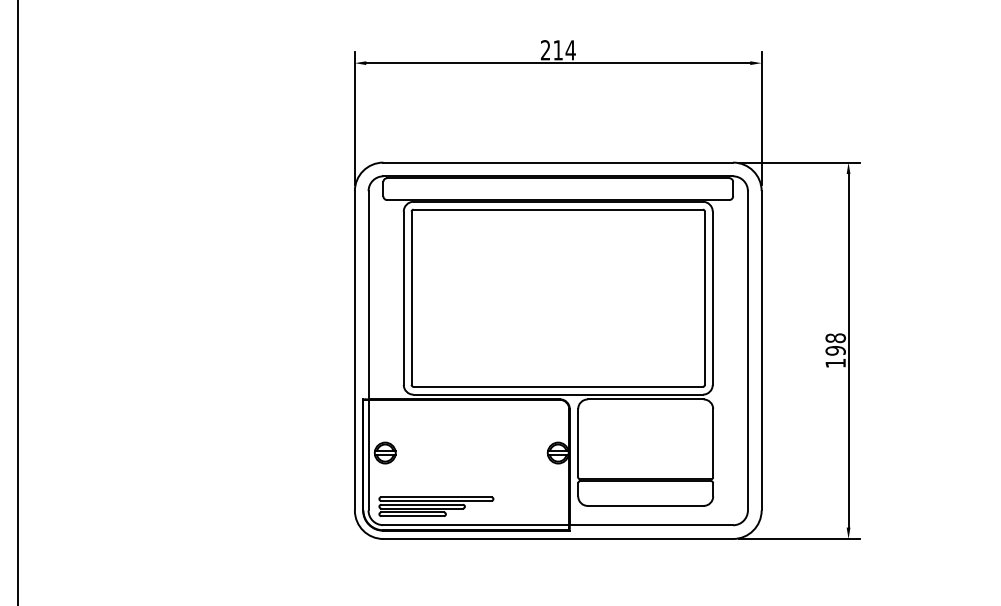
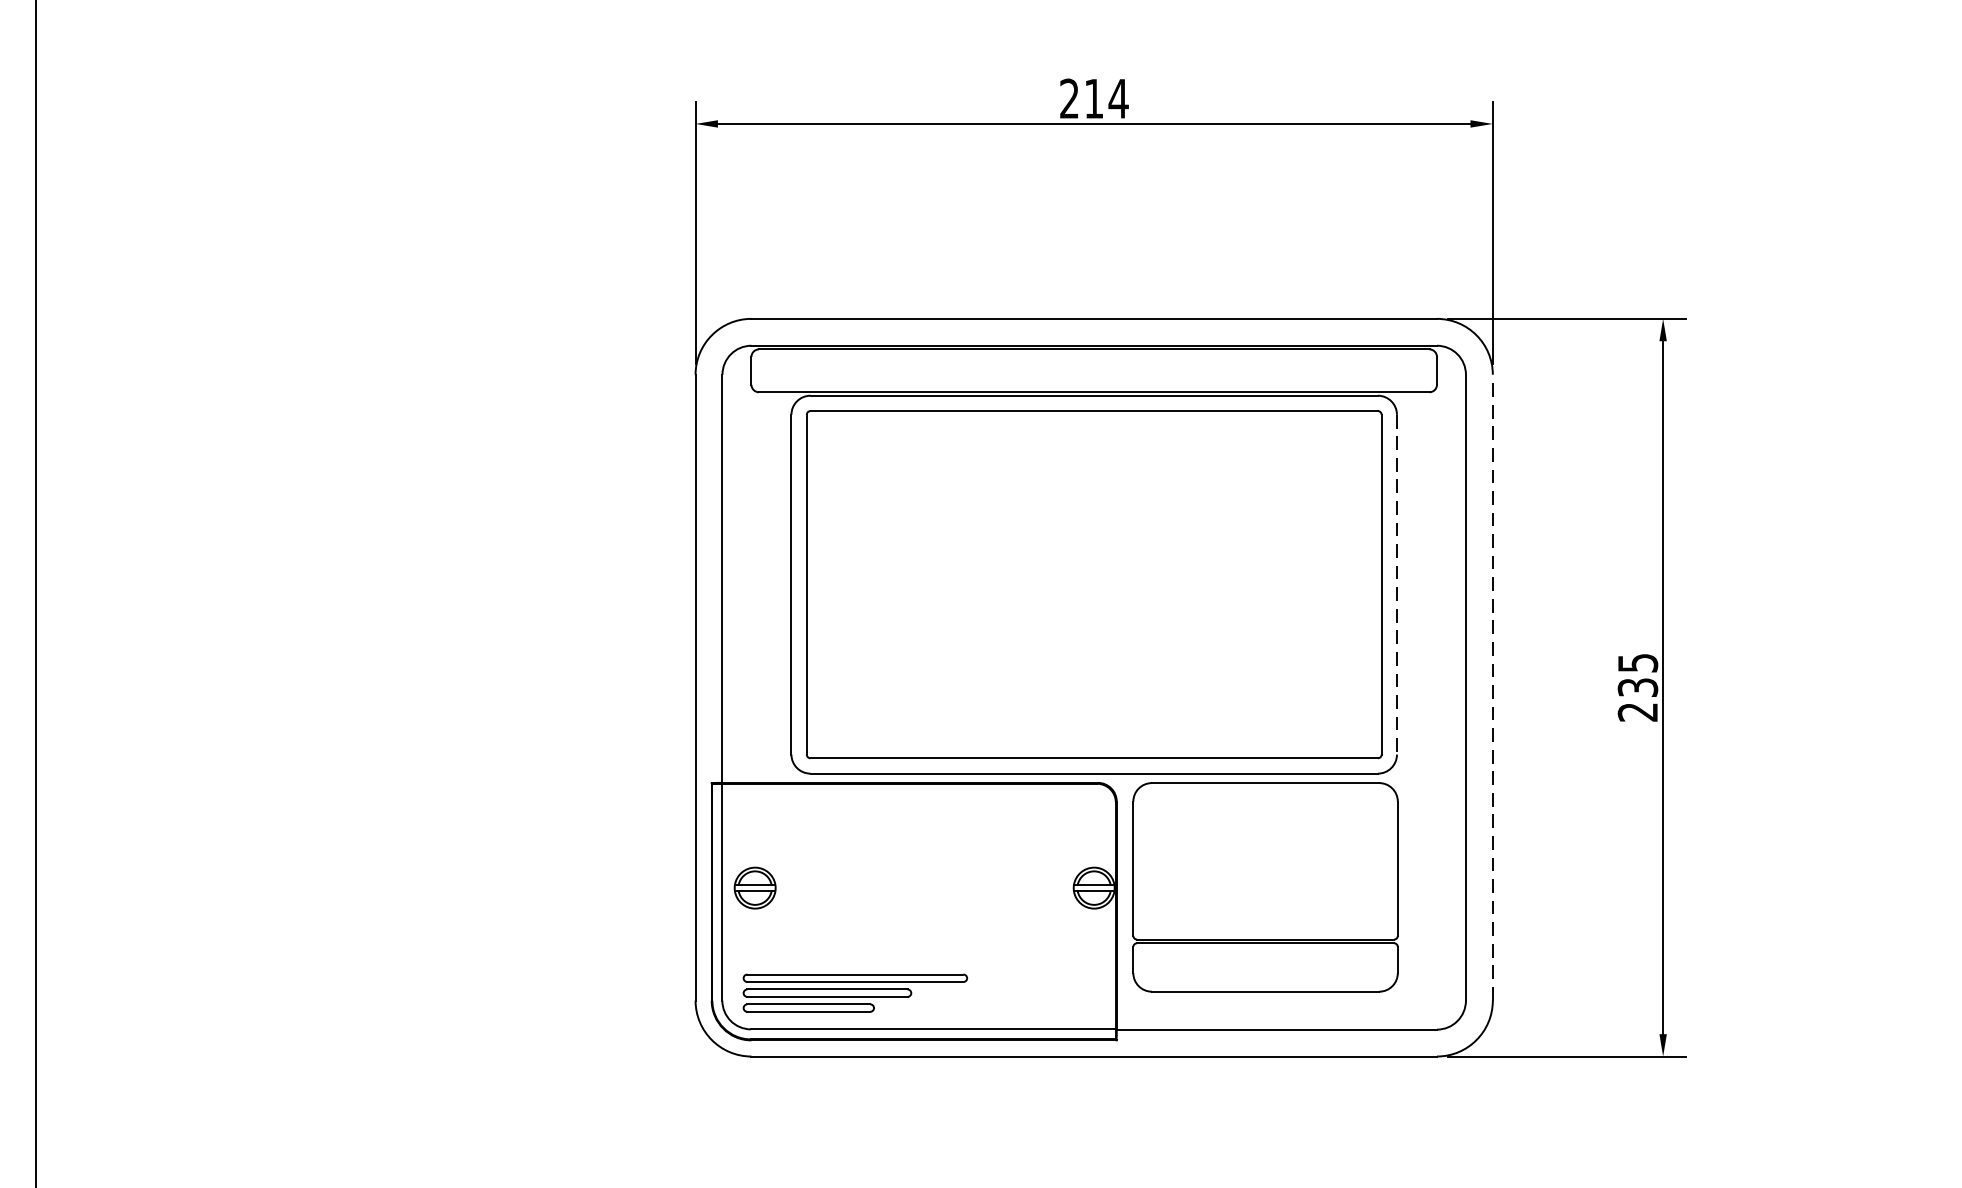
line: (712, 298) -> (1396, 585), solid -> dashed
line: (761, 350) -> (1492, 687), solid -> dashed
text: (835, 350) -> (1637, 687), 198 -> 235

